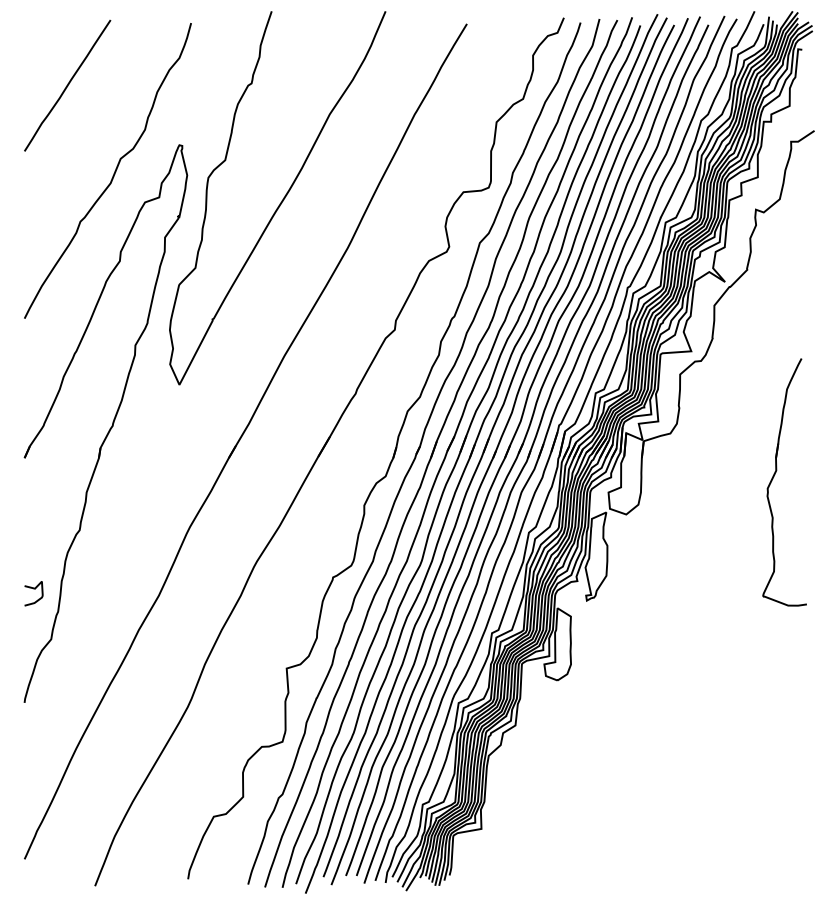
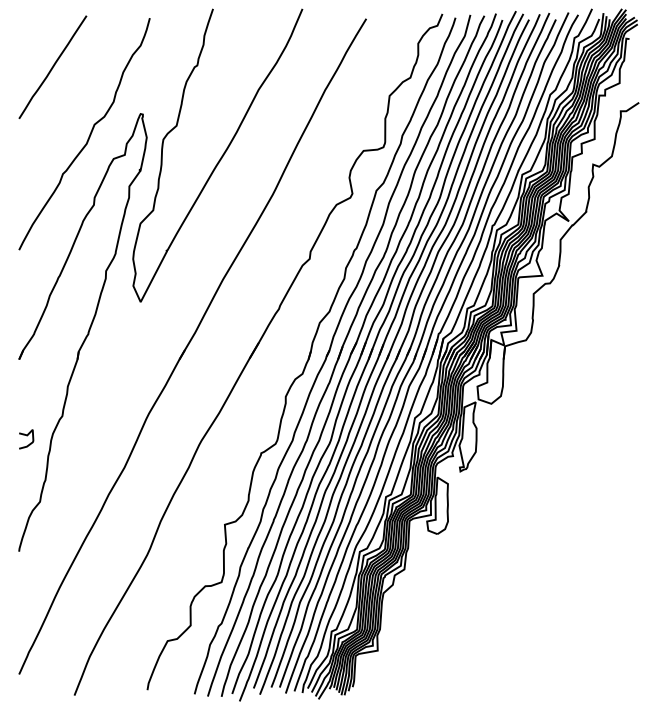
part: (773, 479) -> (606, 376), removed
curve: (33, 589) -> (26, 436), moved

